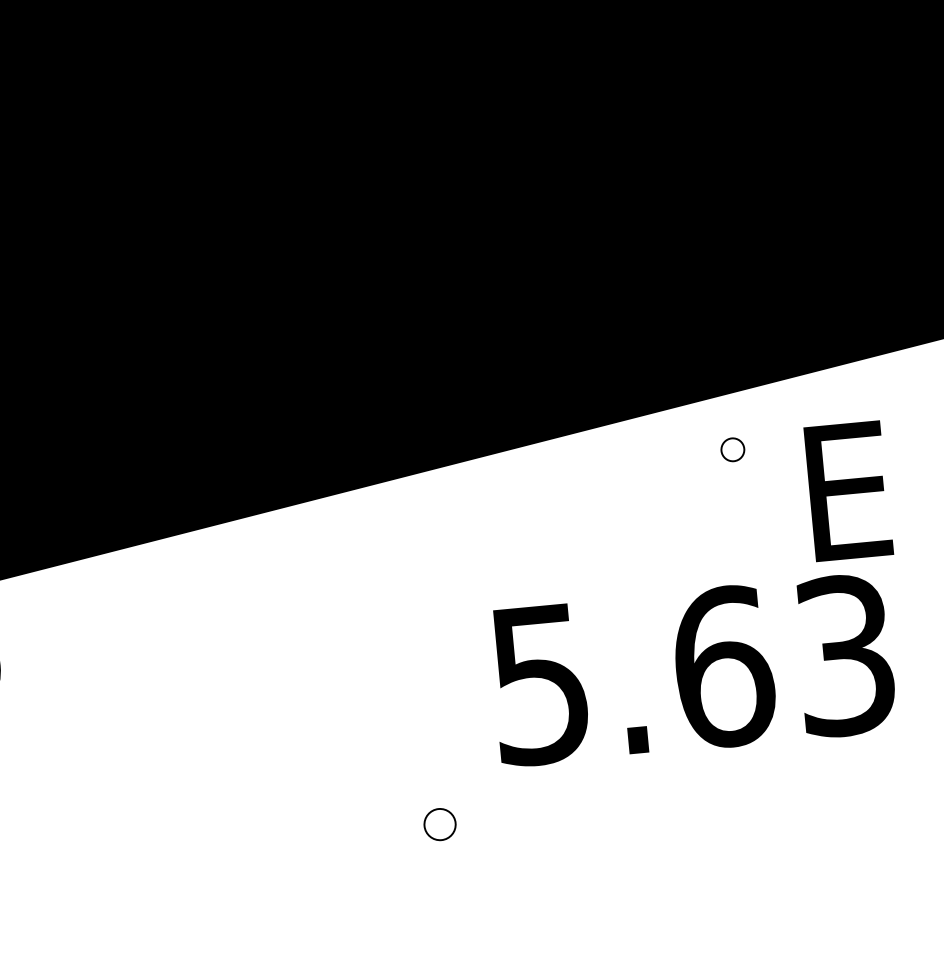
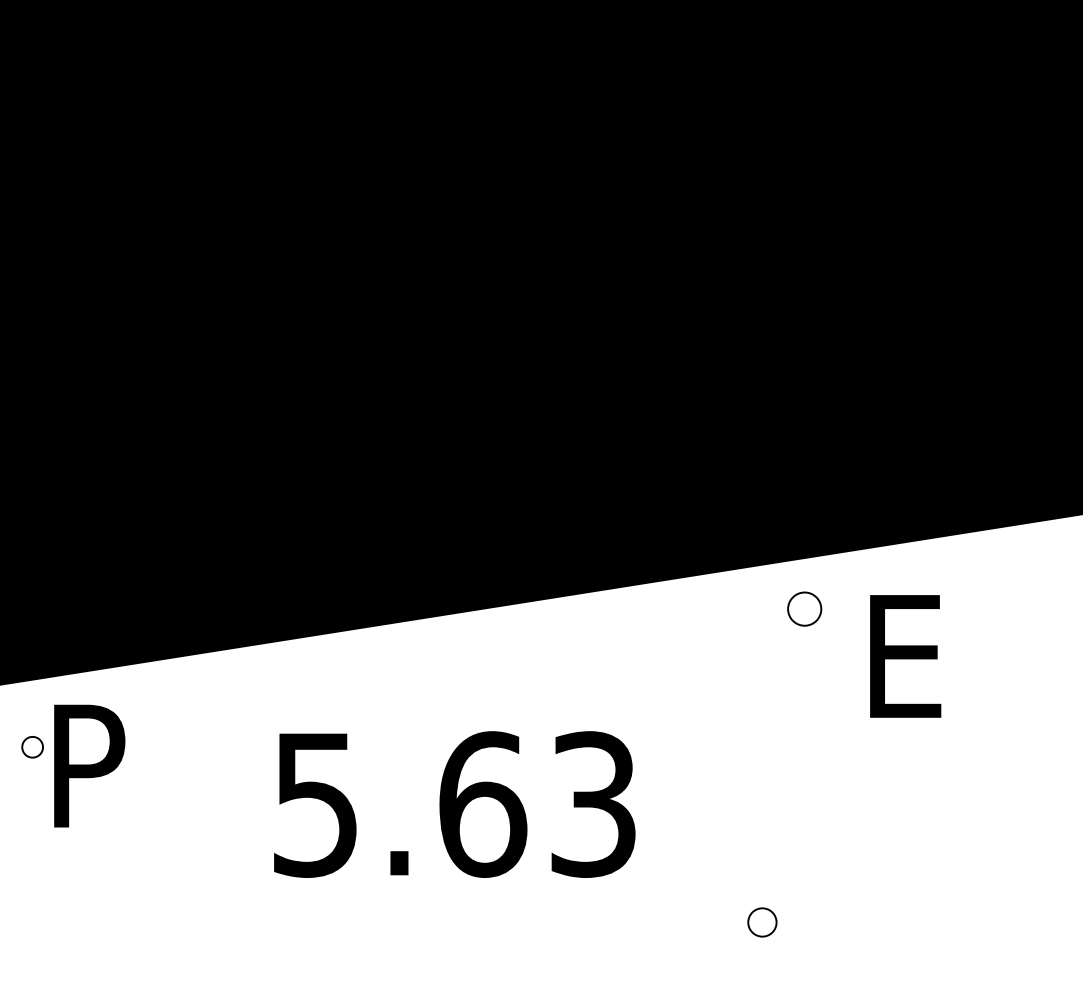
part: (732, 450) -> (804, 609), size x1.6
text: (692, 669) -> (454, 804), moved
part: (440, 824) -> (762, 922), moved

